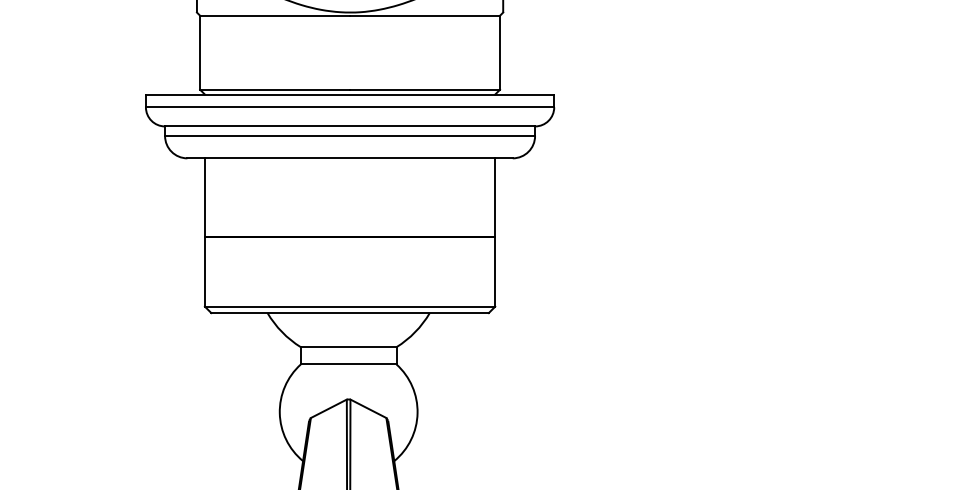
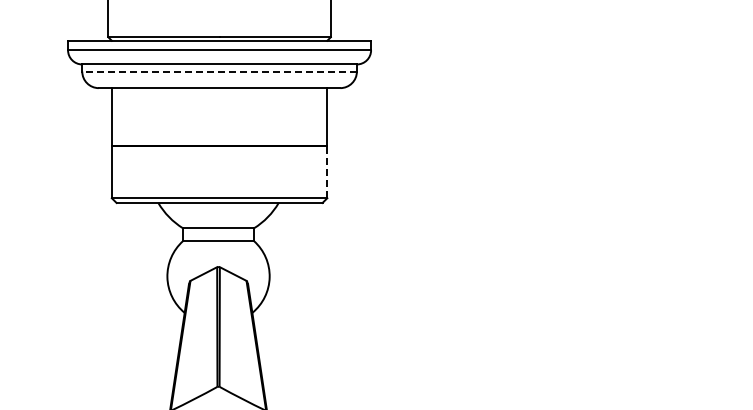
line: (349, 135) -> (219, 71), solid -> dashed
line: (495, 270) -> (327, 171), solid -> dashed

